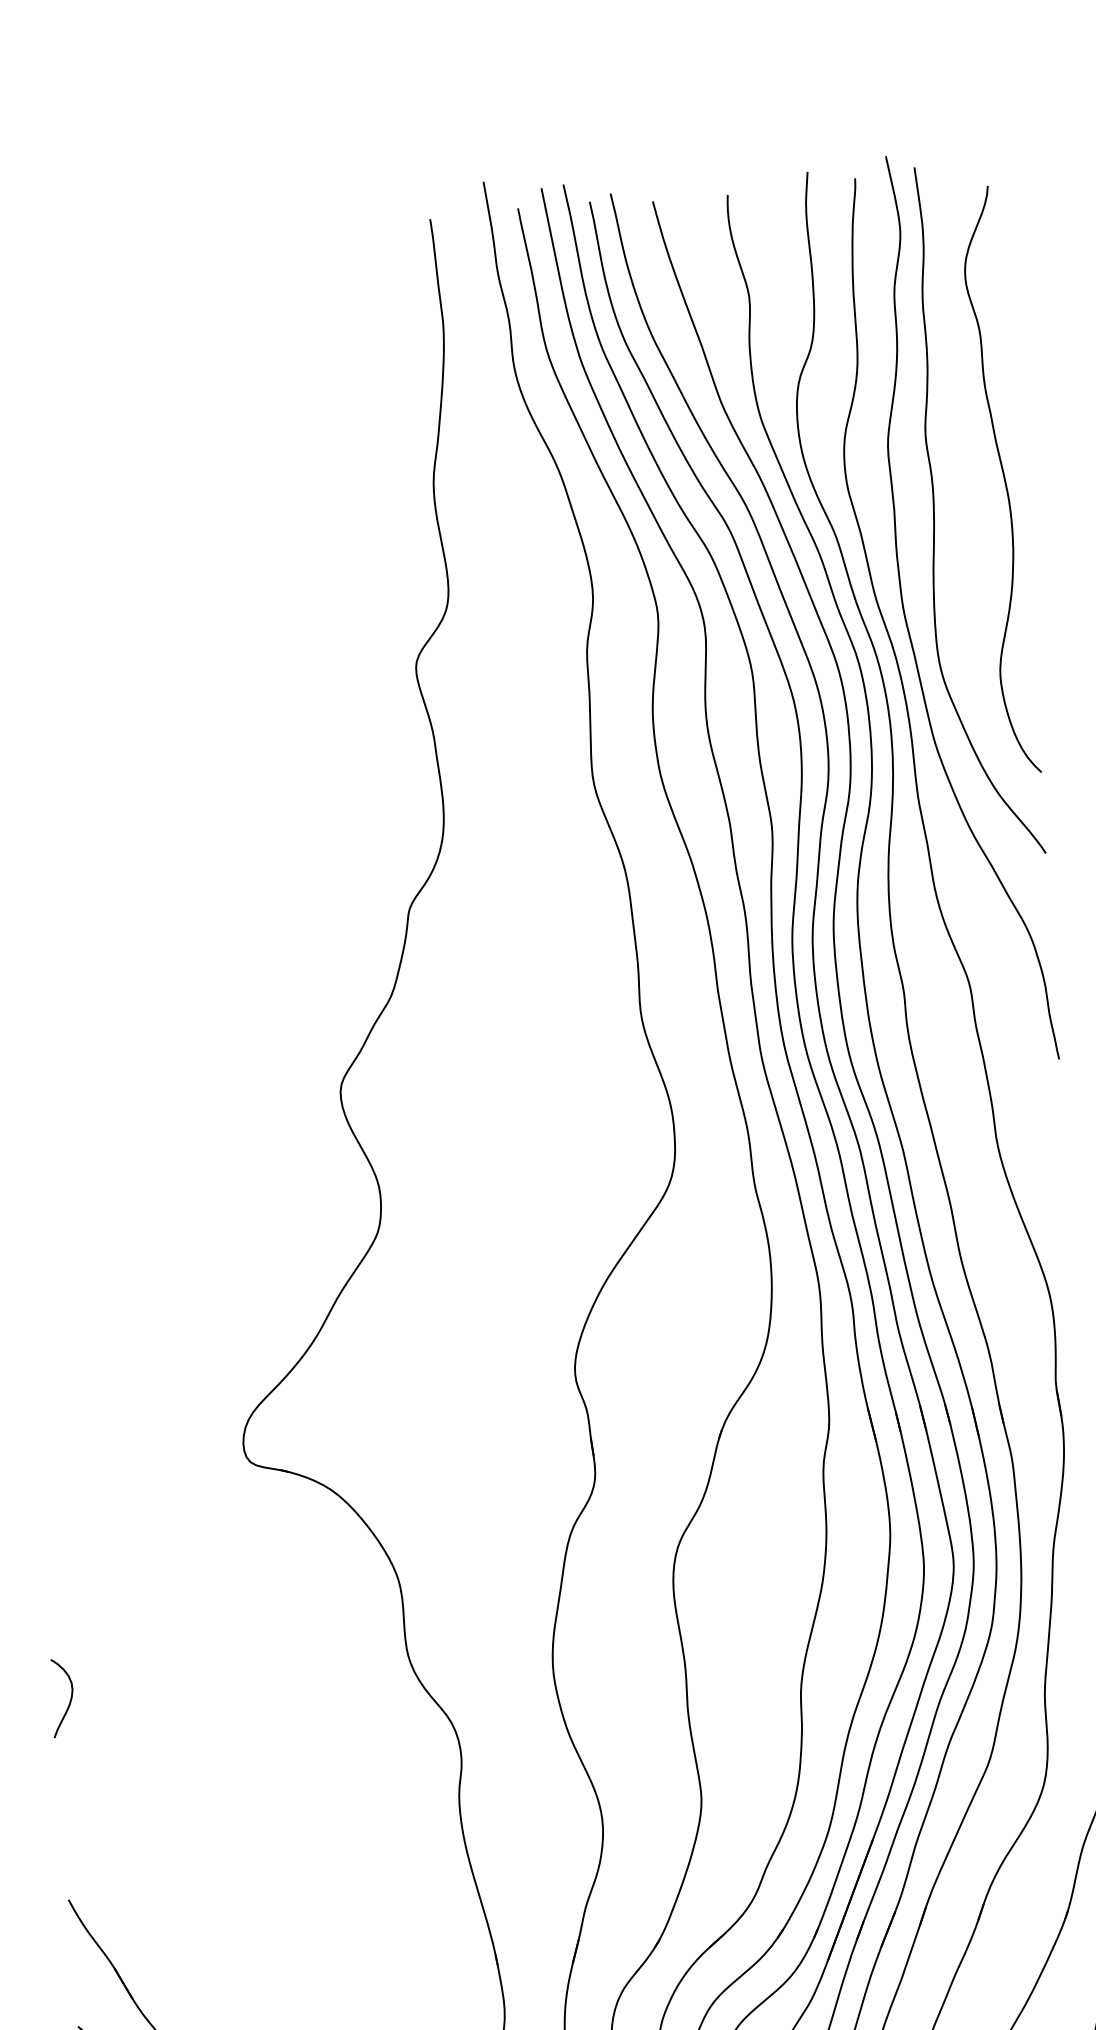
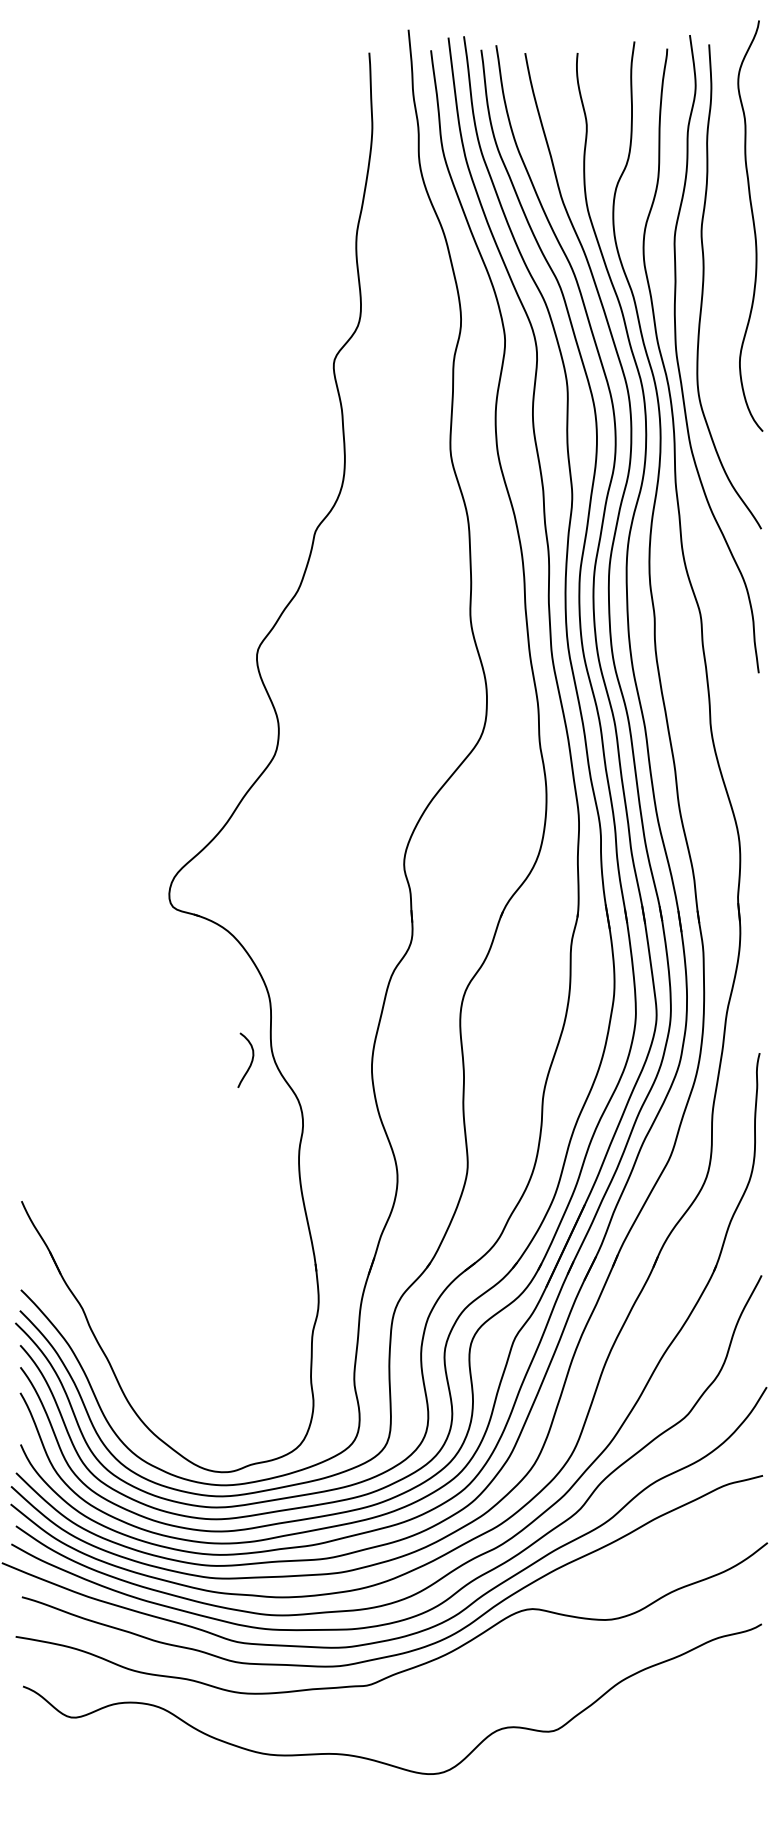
curve: (1003, 479) -> (753, 225), moved
curve: (69, 1700) -> (250, 1062), moved

